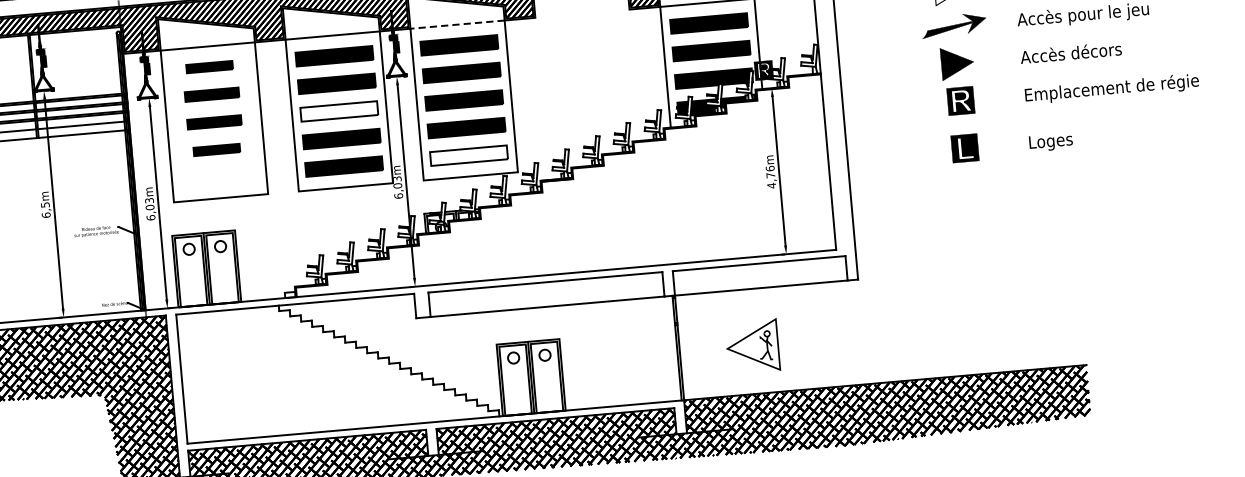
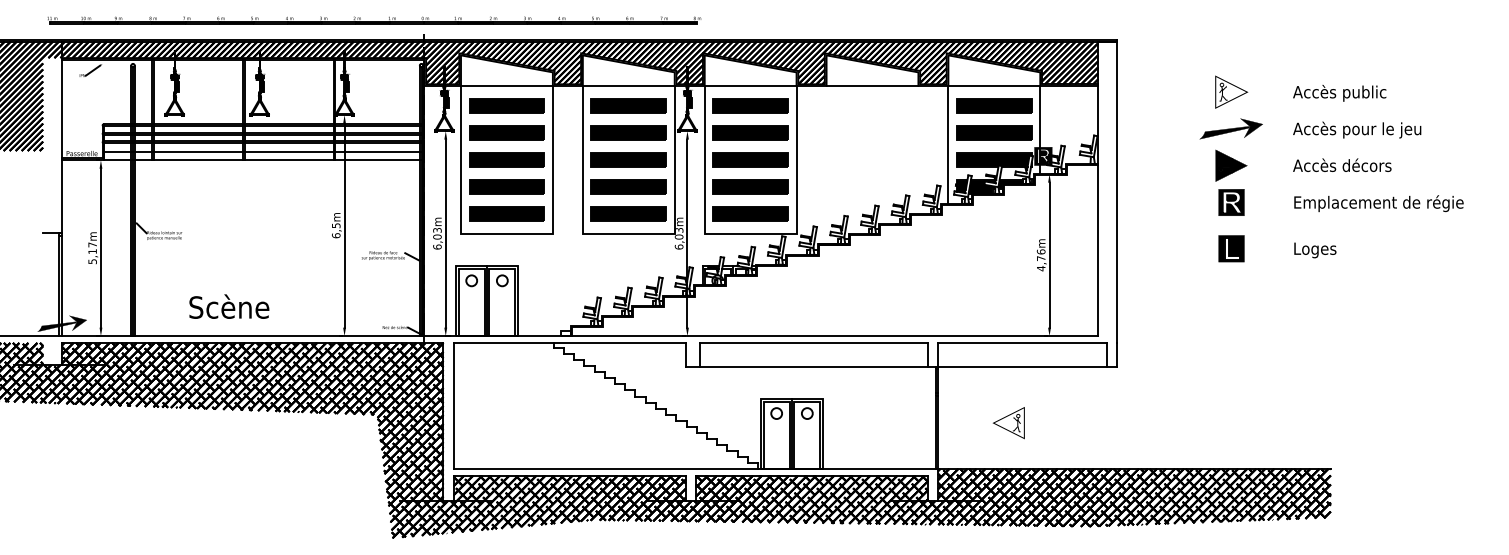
line: (582, 14) -> (872, 86), added
line: (457, 25) -> (750, 86), dashed -> solid
part: (209, 66) -> (506, 105), size x1.67
part: (211, 94) -> (506, 132), size x1.43
fill: (338, 110) -> (628, 159), added
part: (213, 121) -> (506, 159), size x1.43
part: (216, 149) -> (506, 186), size x1.67
fill: (468, 155) -> (750, 213), added
part: (218, 177) -> (506, 213), added
part: (752, 347) -> (1008, 423), size x0.62

